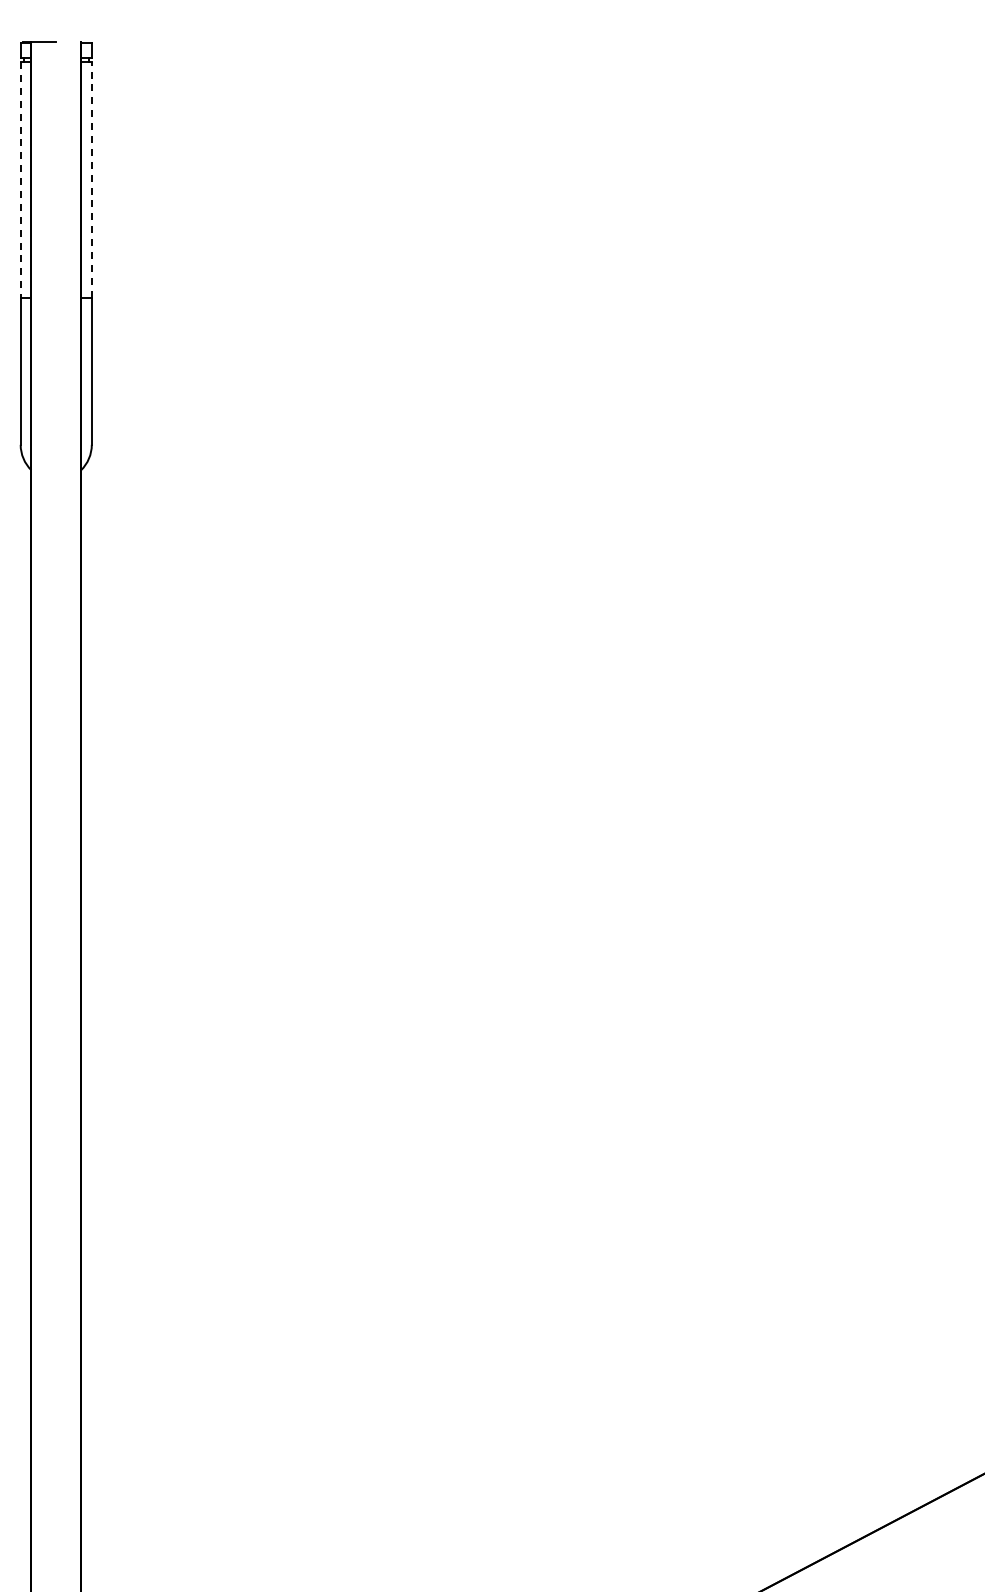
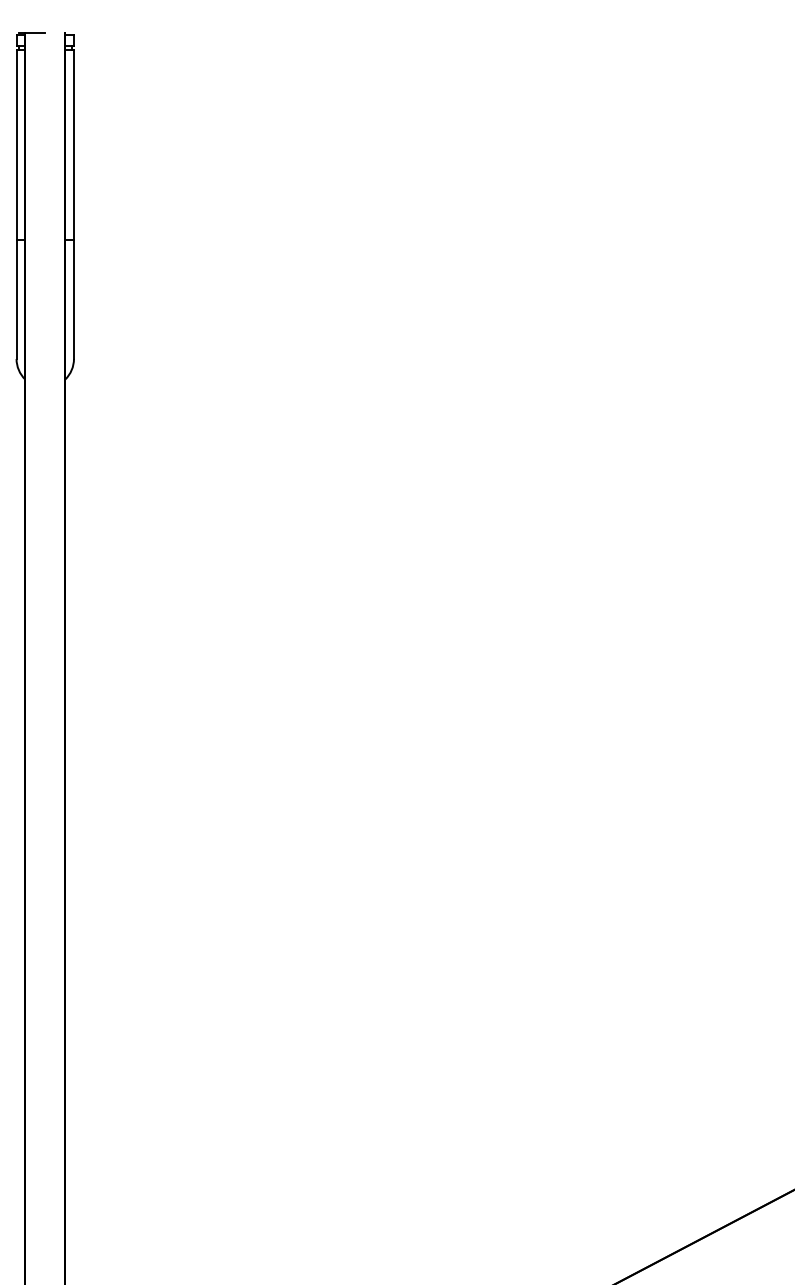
line: (20, 179) -> (16, 144), dashed -> solid
line: (91, 179) -> (73, 144), dashed -> solid

